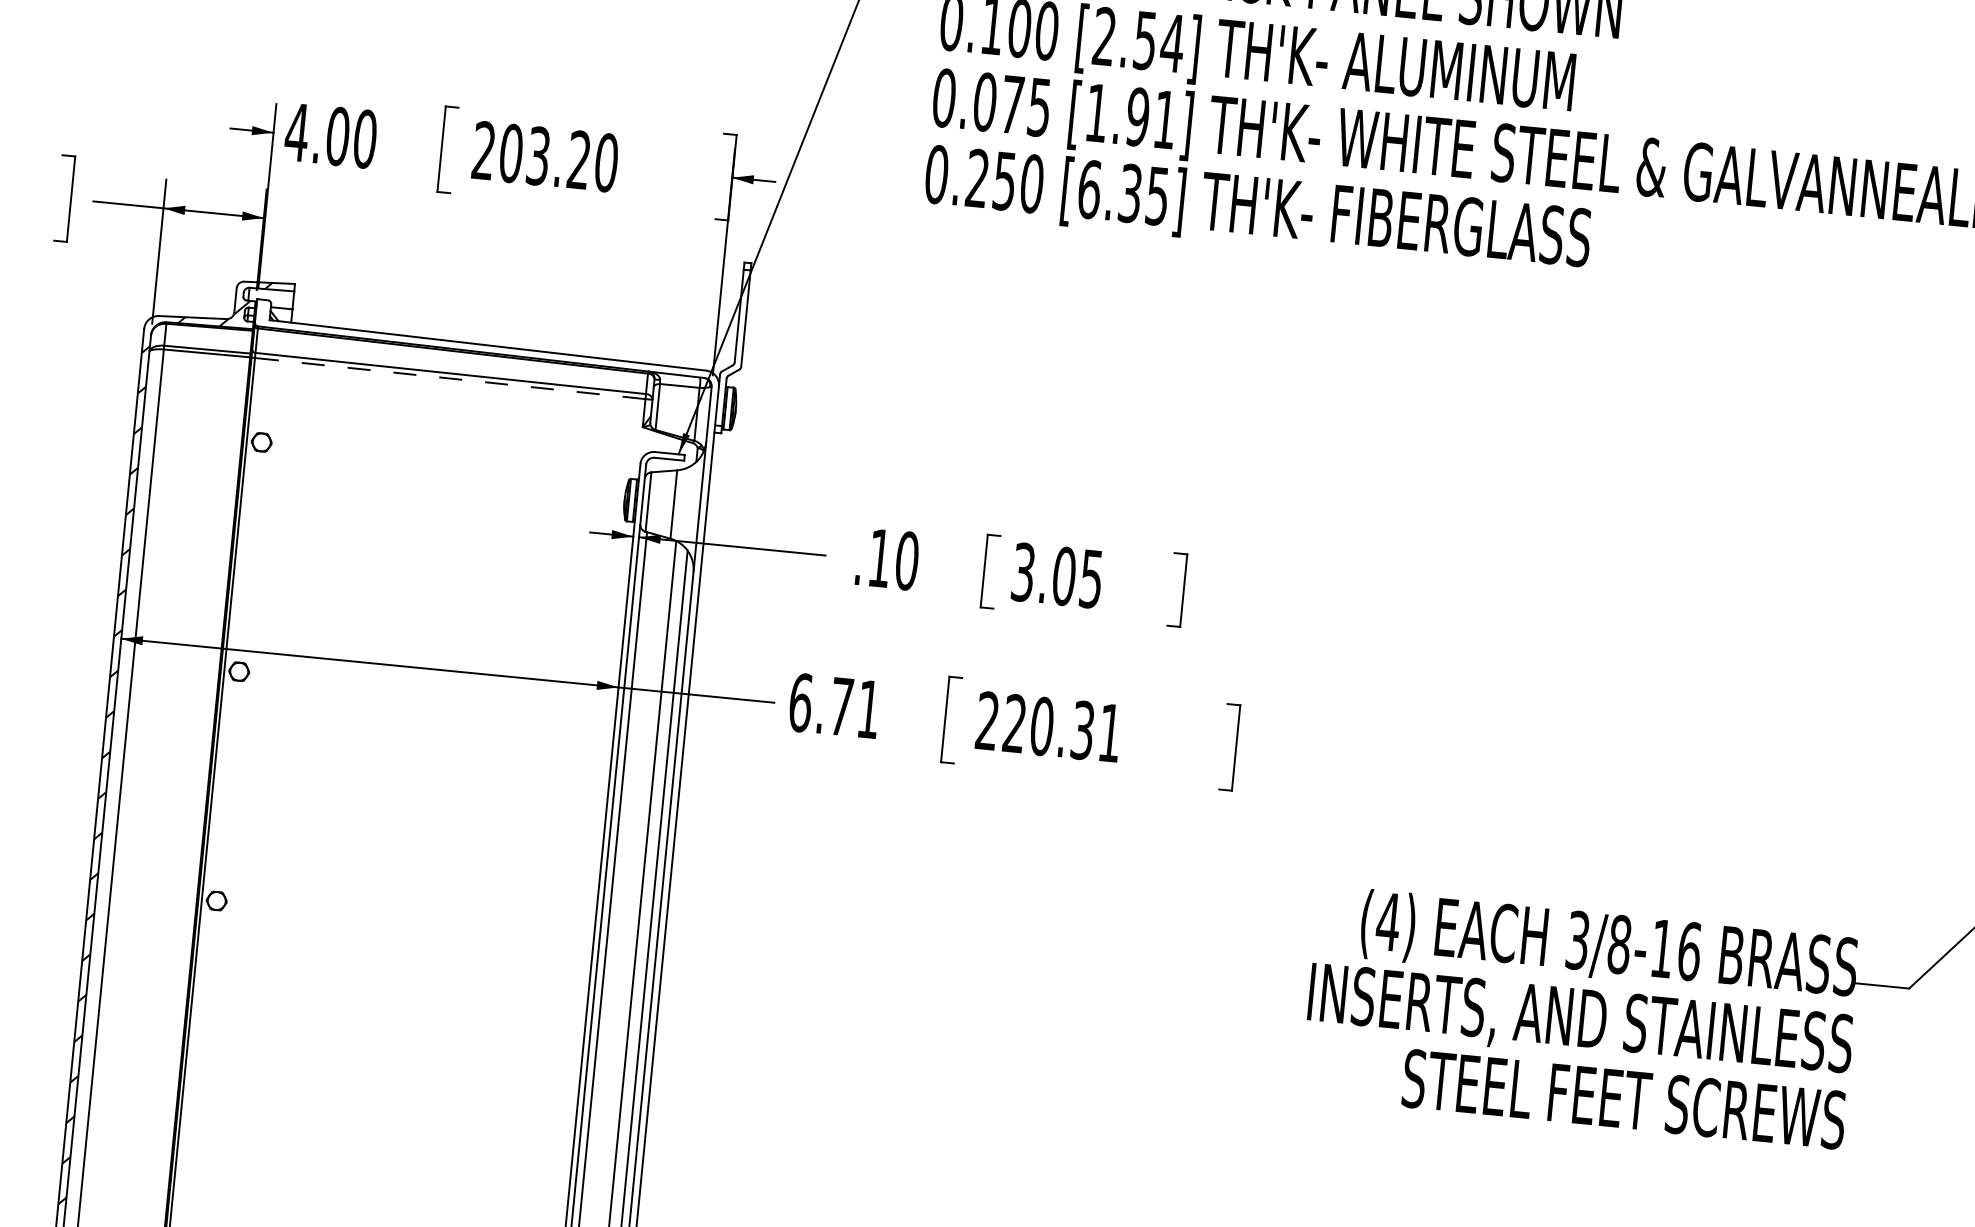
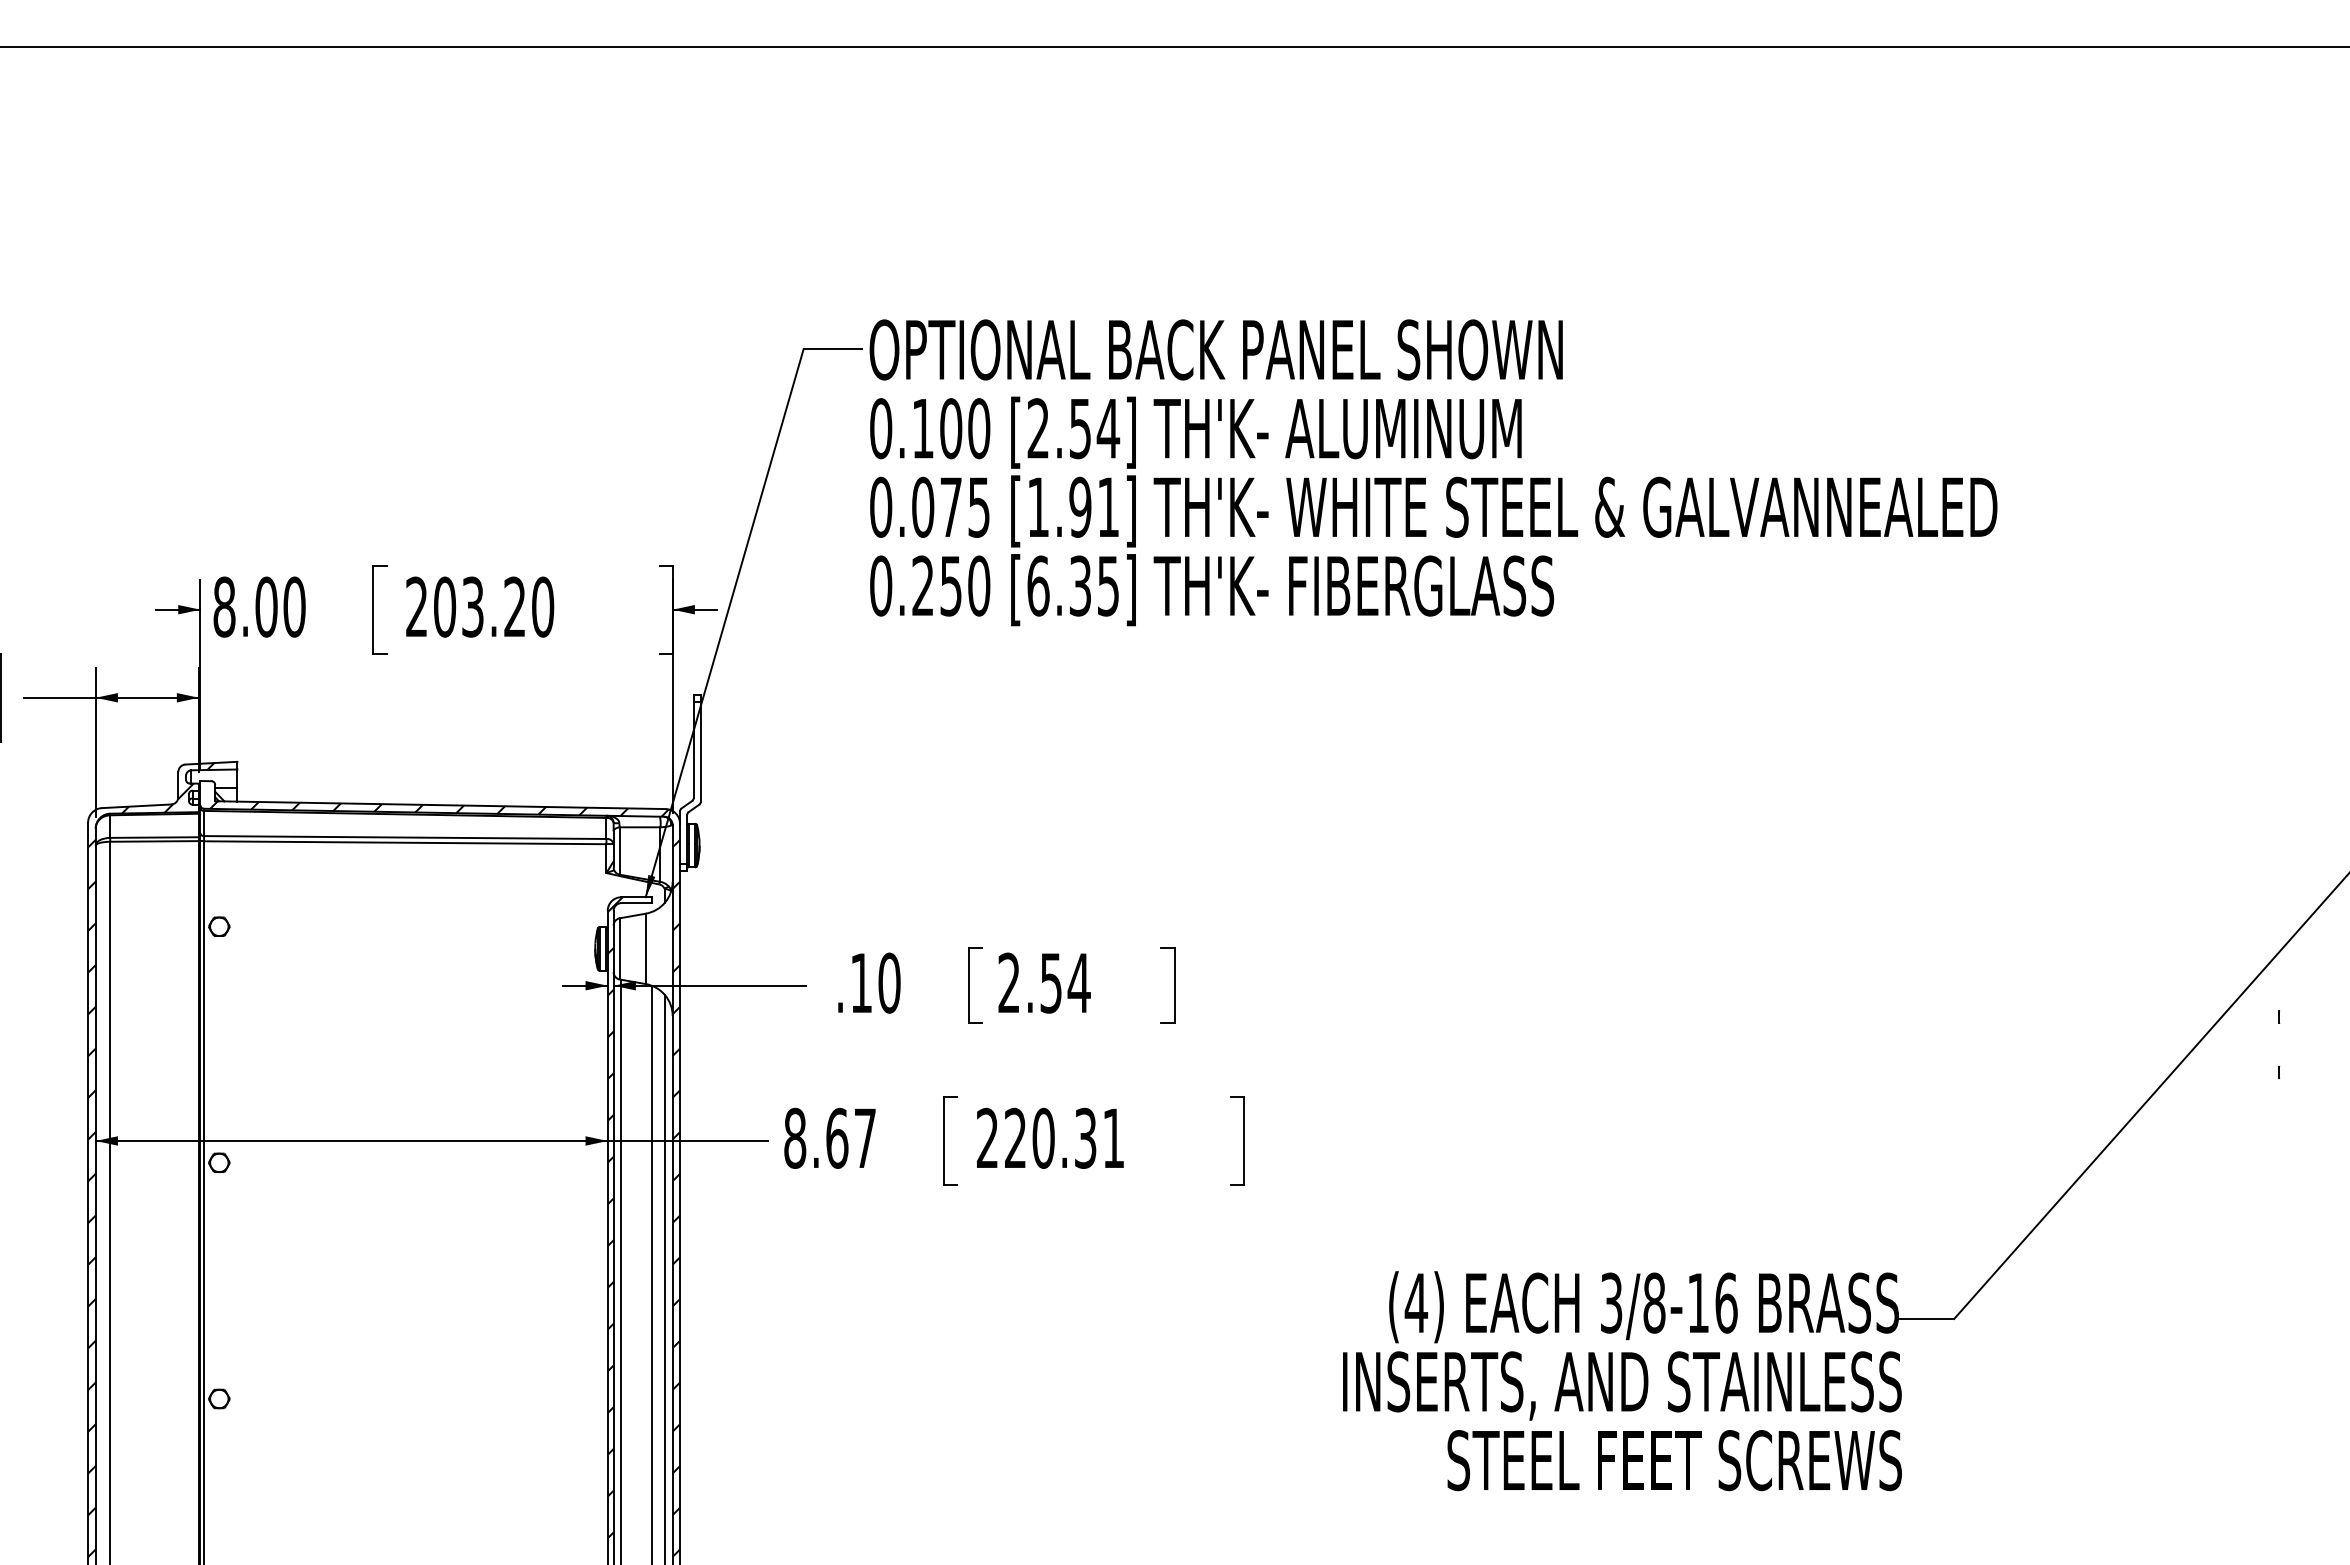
text: (297, 131) -> (224, 606), 4.00 -> 8.00
line: (449, 378) -> (404, 842), dashed -> solid
text: (1057, 575) -> (1044, 982), 3.05 -> 2.54
text: (834, 705) -> (829, 1137), 6.71 -> 8.67
hatch: (457, 708) -> (445, 1178), added
hatch: (617, 762) -> (614, 1217), added

